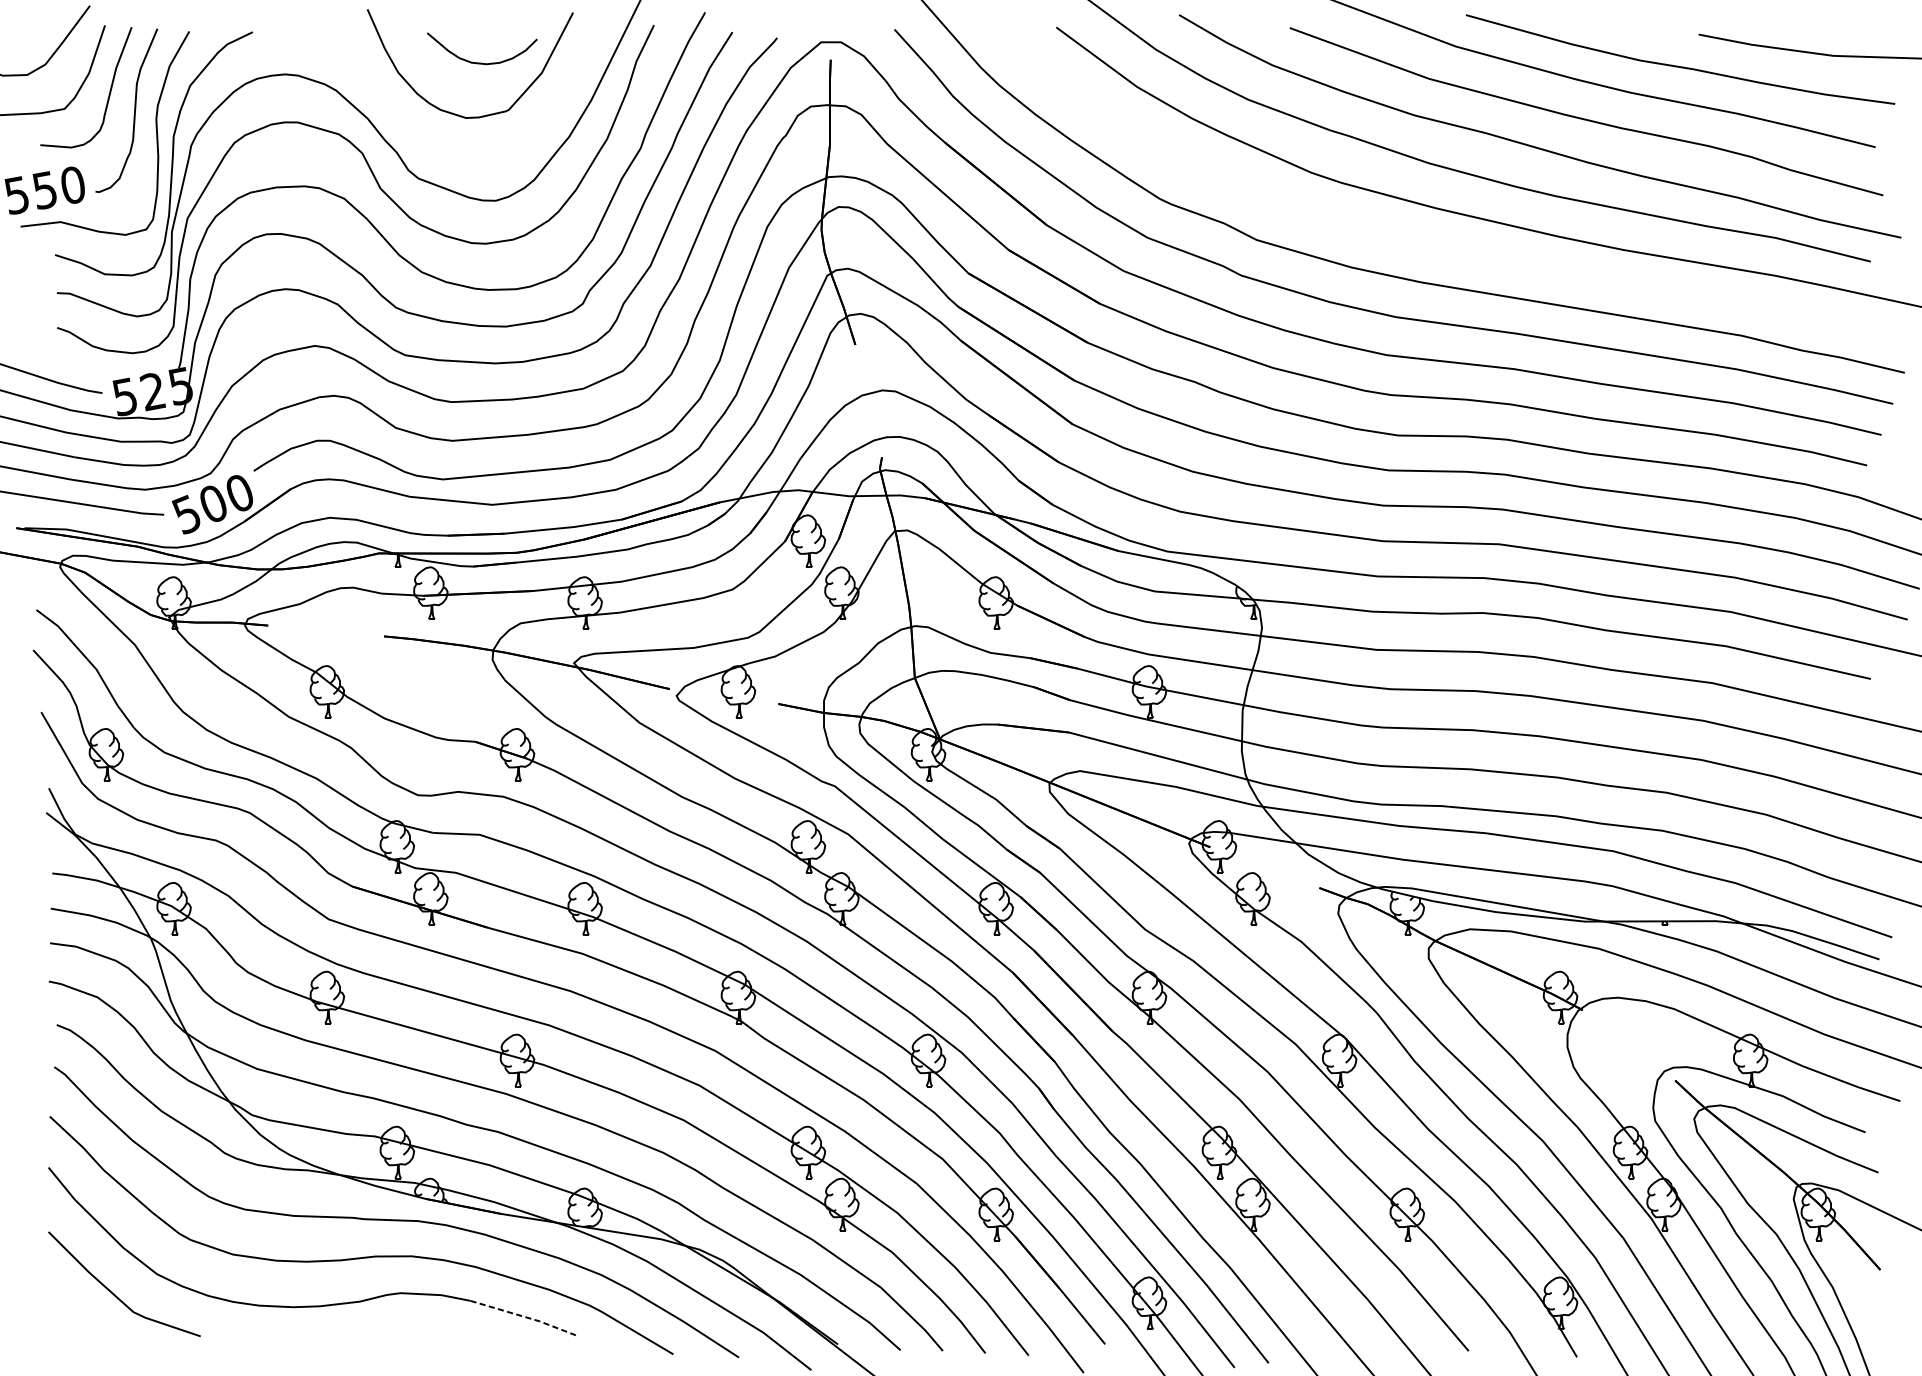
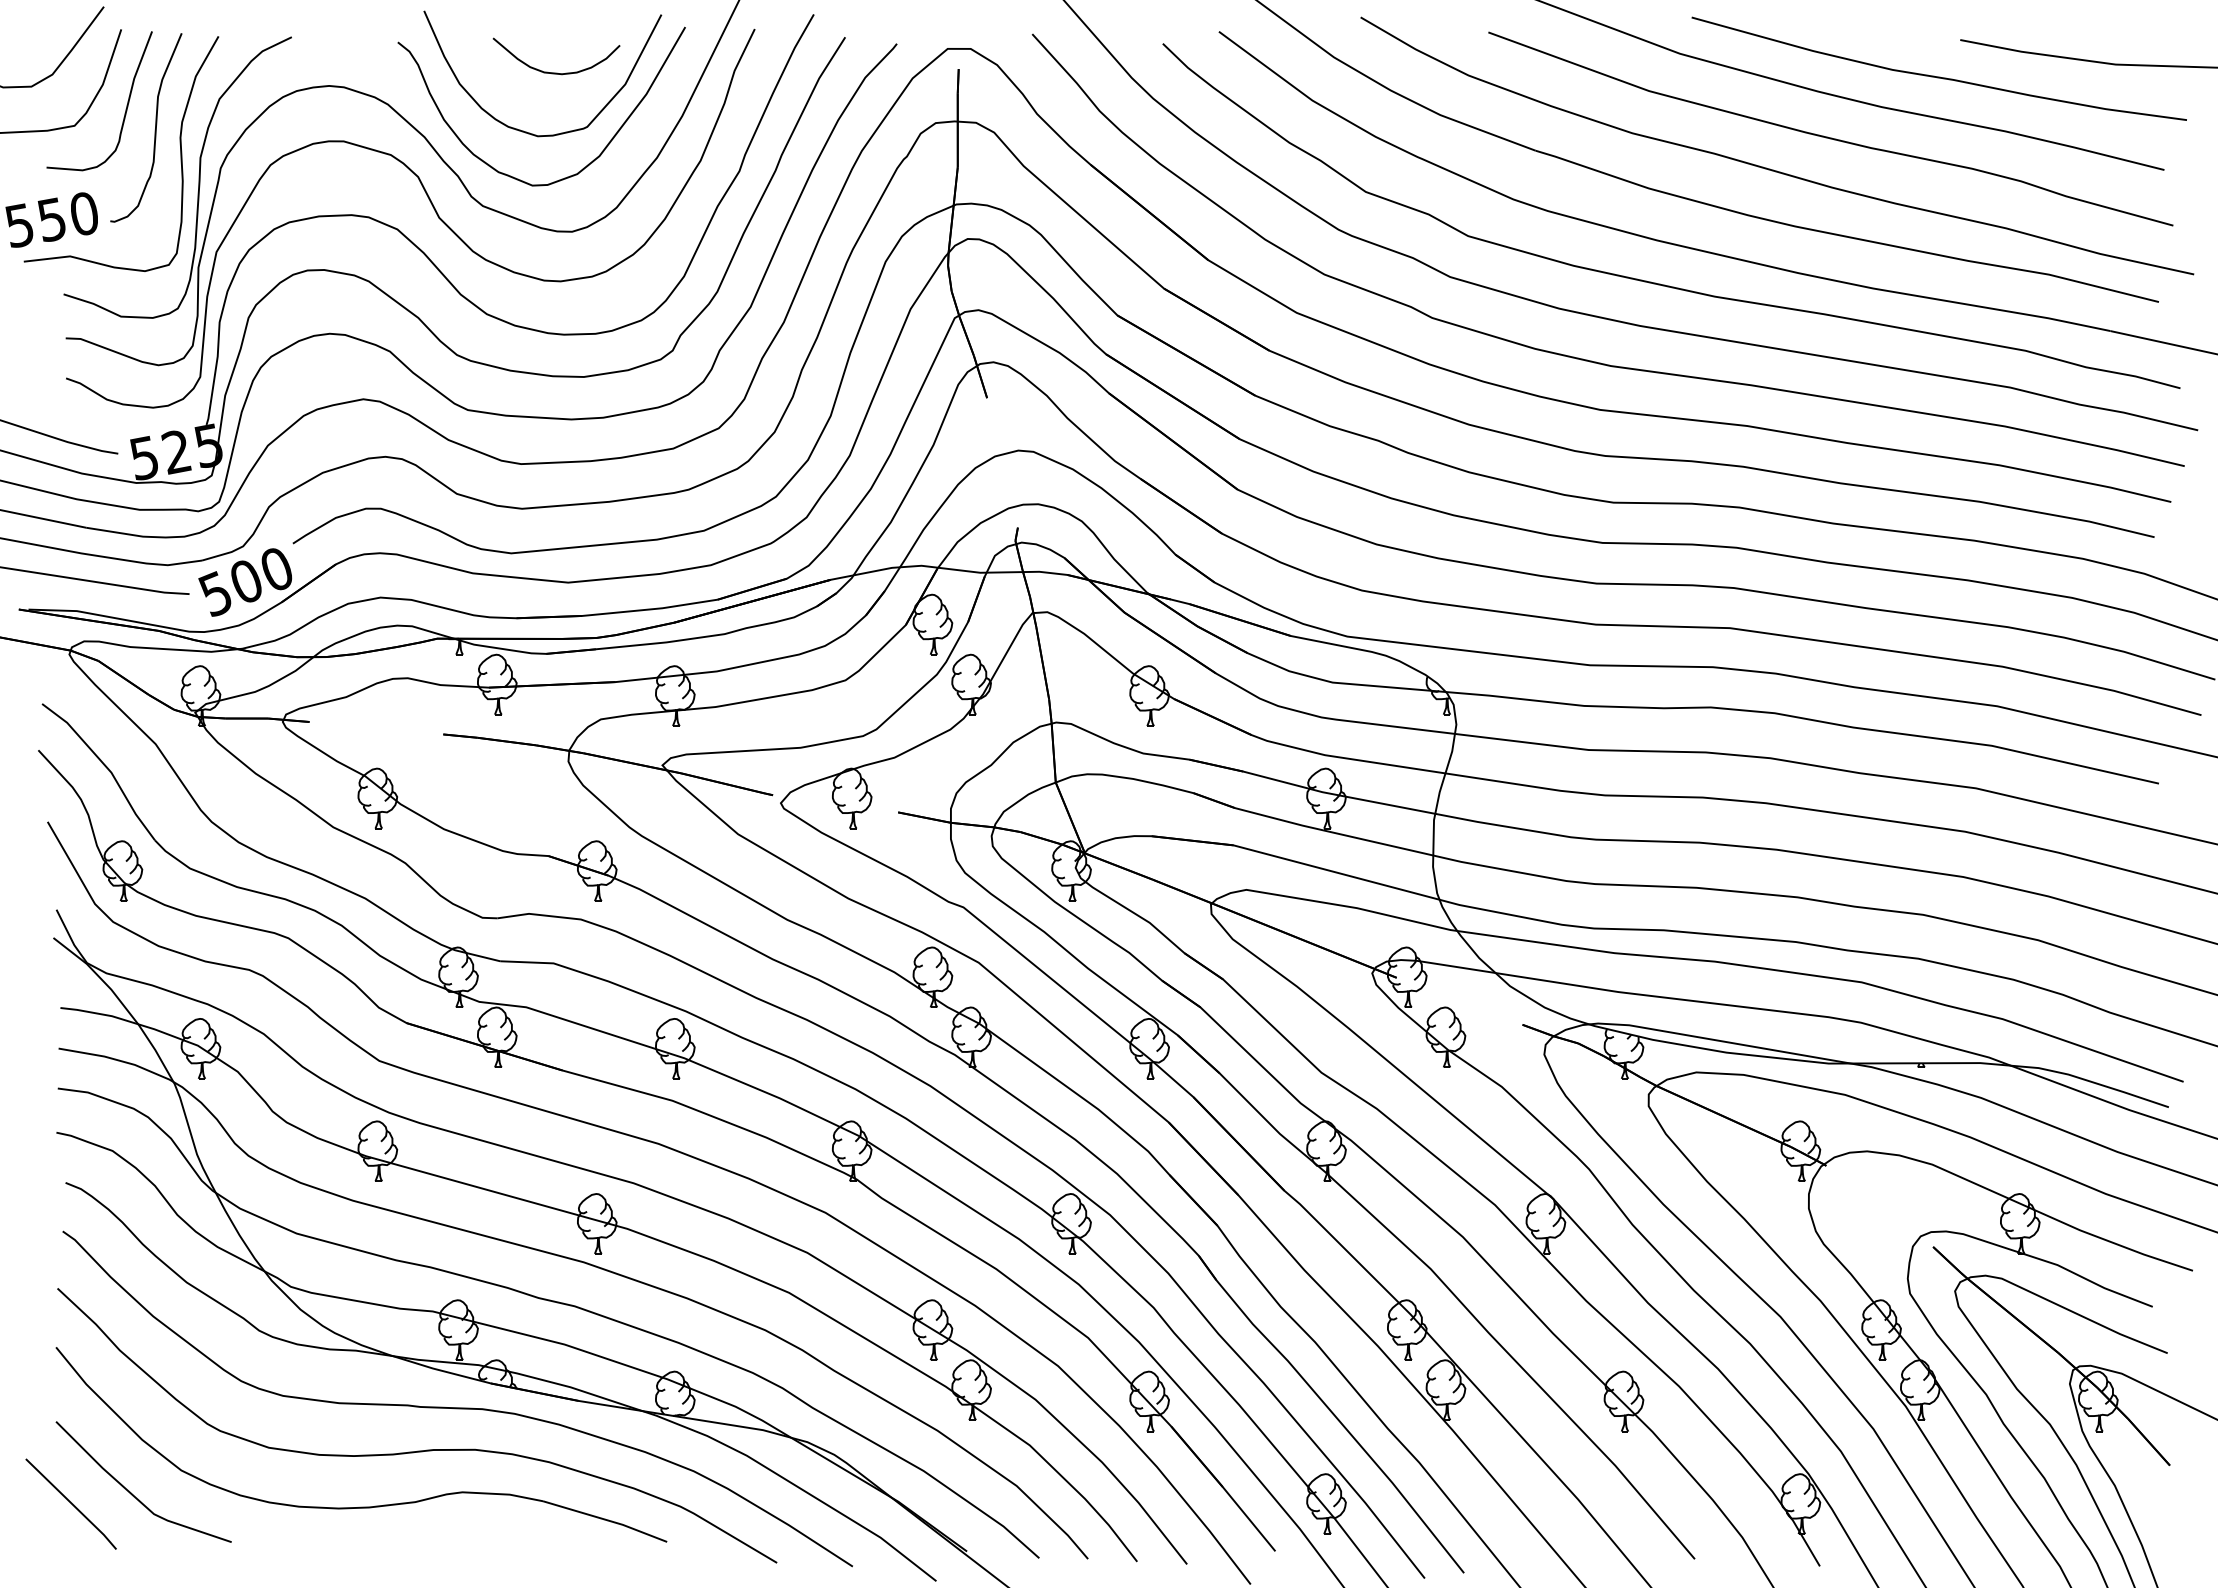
curve: (509, 141) -> (588, 163), added
curve: (1434, 244) -> (1655, 282), added
line: (61, 1302) -> (70, 1503), added
line: (525, 1317) -> (606, 1520), dashed -> solid

